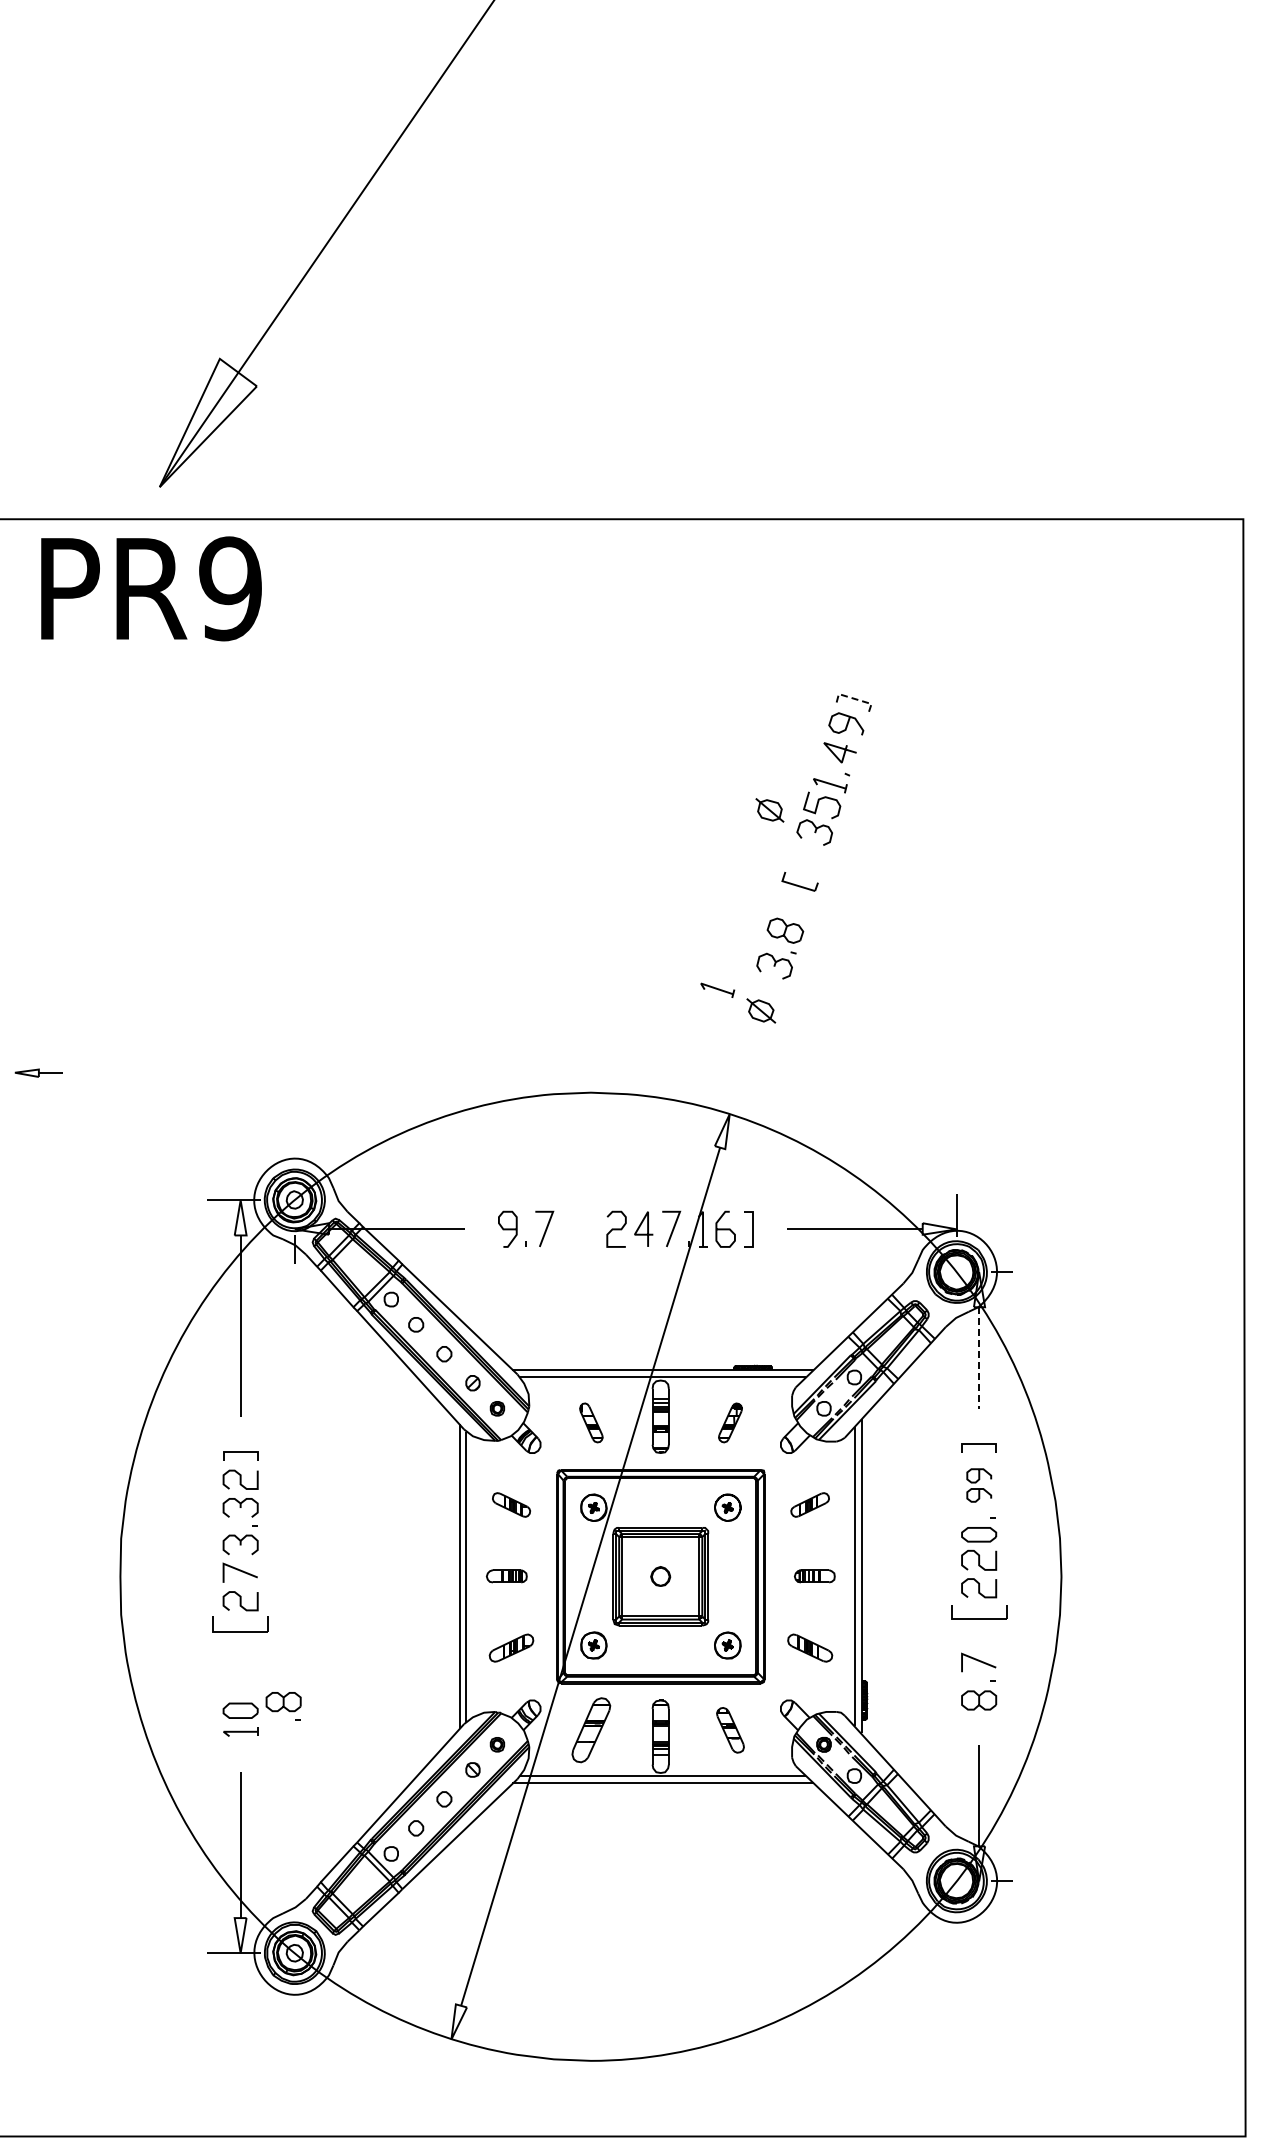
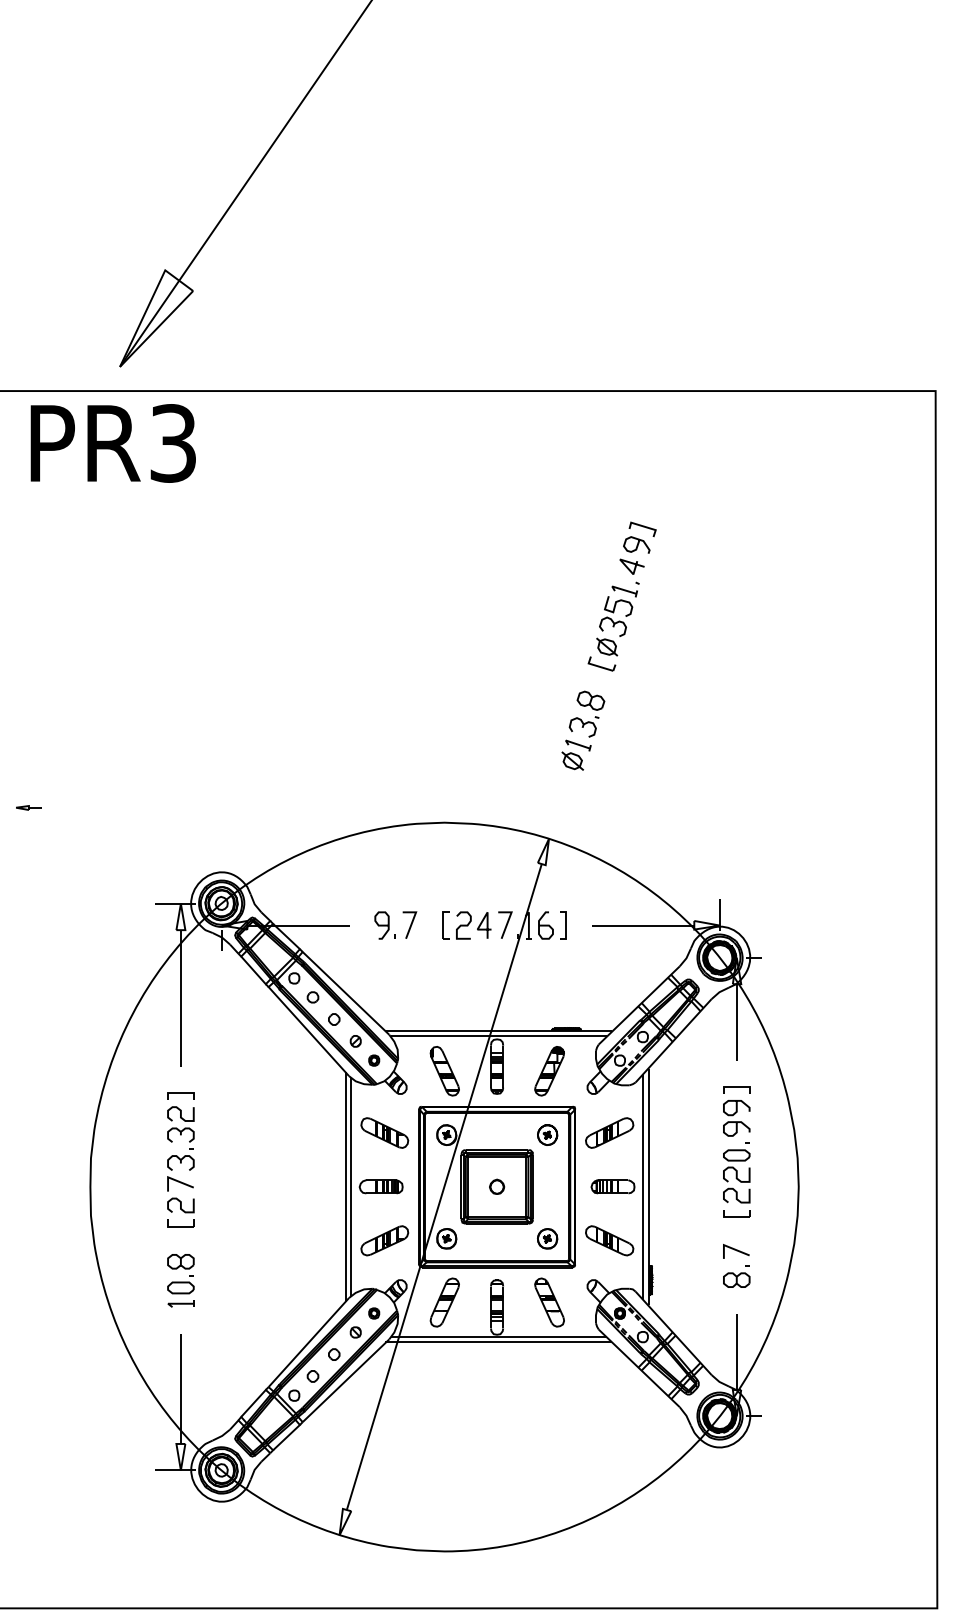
text: (230, 588) -> (173, 443), PR9 -> PR3
line: (855, 699) -> (643, 526), dashed -> solid
part: (769, 810) -> (606, 647), moved
part: (717, 989) -> (578, 745), moved
part: (38, 1072) -> (28, 807), size x0.71
part: (592, 1229) -> (445, 925), added
line: (979, 1358) -> (737, 1022), dashed -> solid
part: (591, 1422) -> (444, 1070), size x1.67
part: (730, 1422) -> (549, 1070), size x1.67
part: (979, 1485) -> (737, 1118), size x1.43
part: (511, 1504) -> (384, 1132), size x1.67
part: (809, 1504) -> (609, 1132), size x1.67
part: (506, 1575) -> (381, 1186), size x1.43
part: (814, 1575) -> (612, 1186), size x1.43
part: (978, 1611) -> (736, 1213), size x0.62
part: (240, 1624) -> (180, 1222), size x0.62
part: (511, 1647) -> (384, 1240), size x1.43
part: (809, 1647) -> (609, 1240), size x1.43
part: (283, 1706) -> (180, 1265), moved
part: (730, 1730) -> (549, 1302), size x1.43

